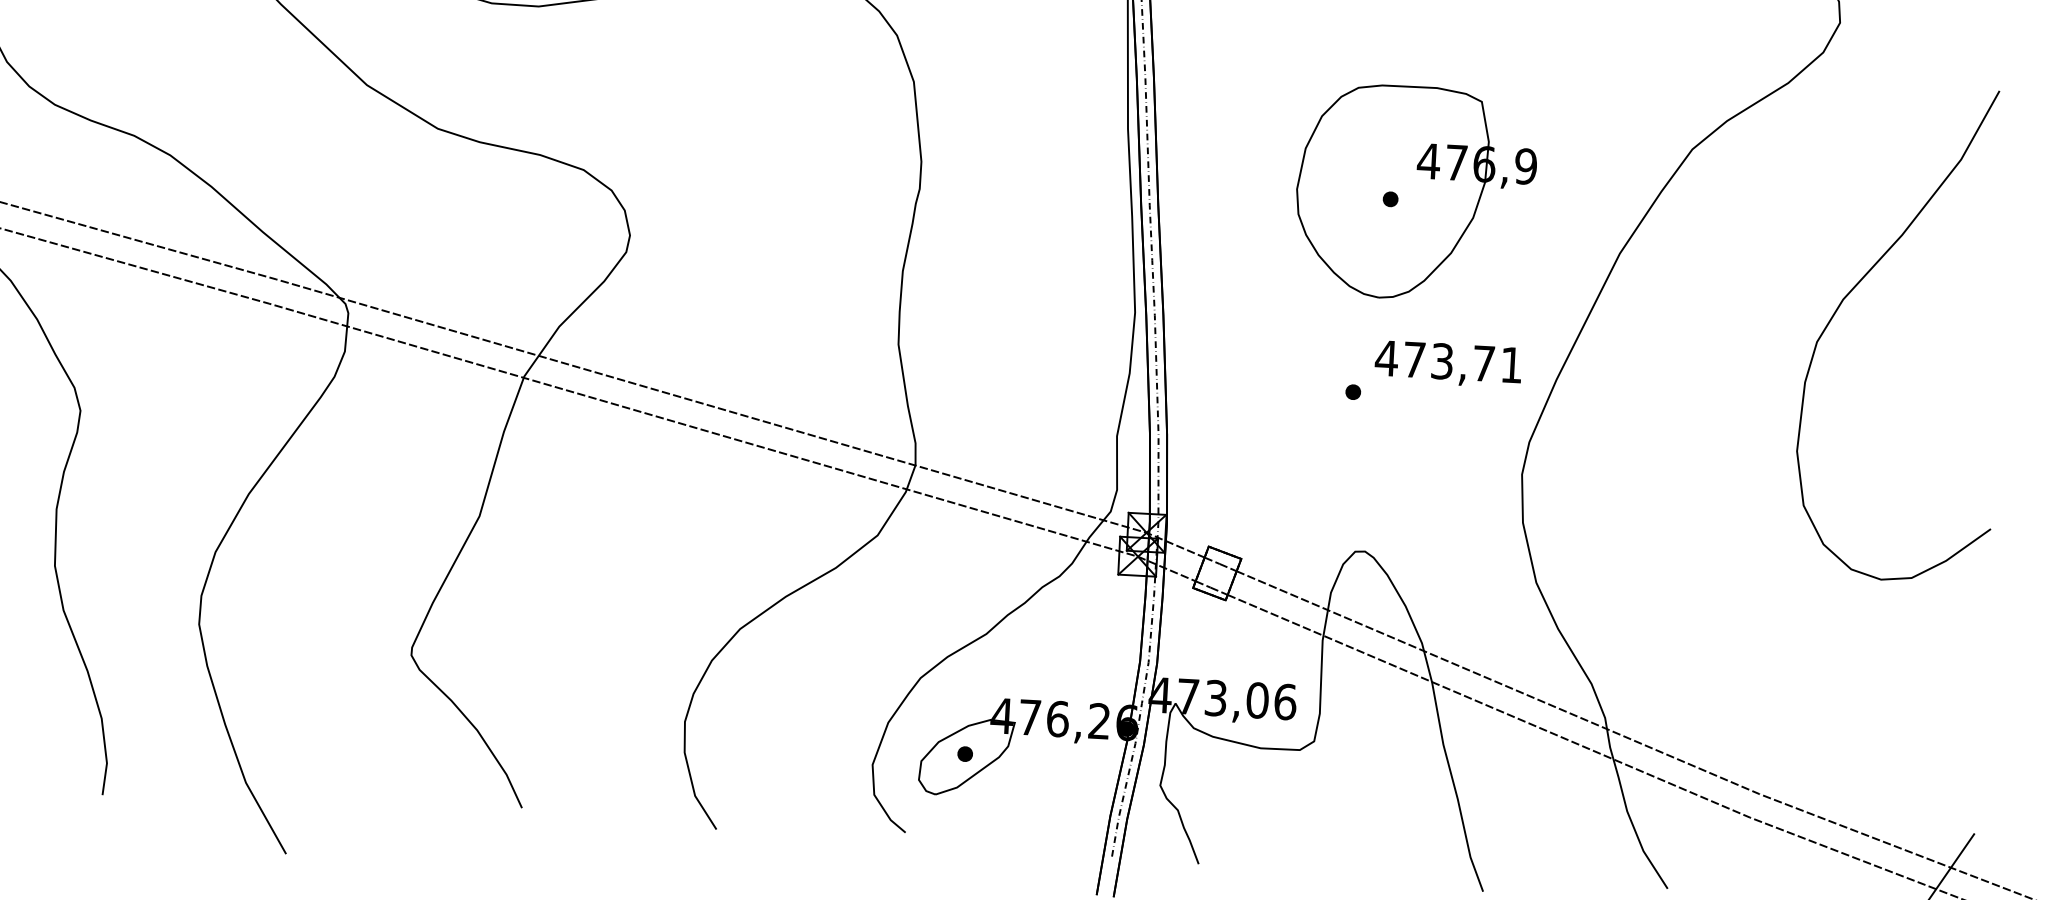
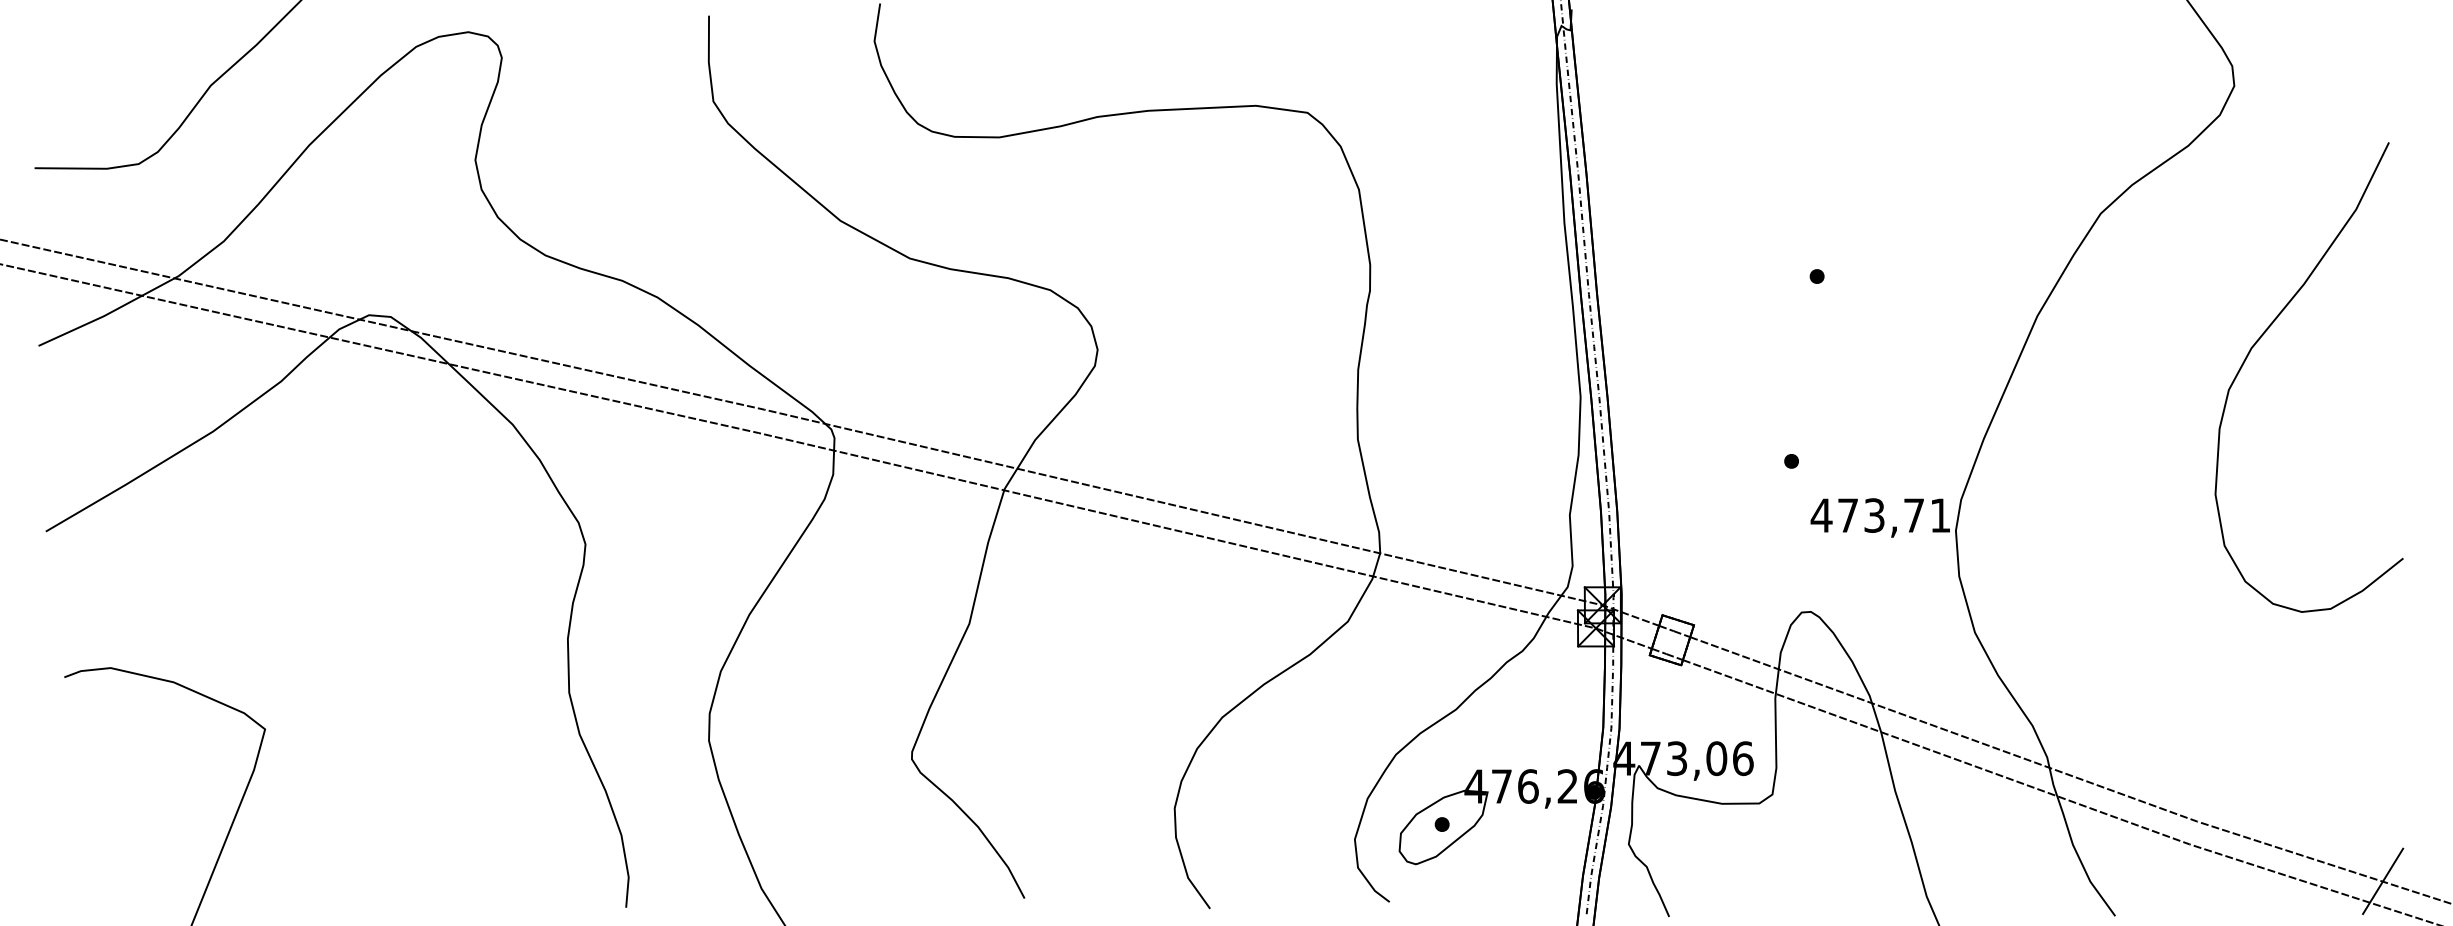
part: (1415, 193) -> (1840, 269), removed
text: (1447, 363) -> (1879, 517), moved

